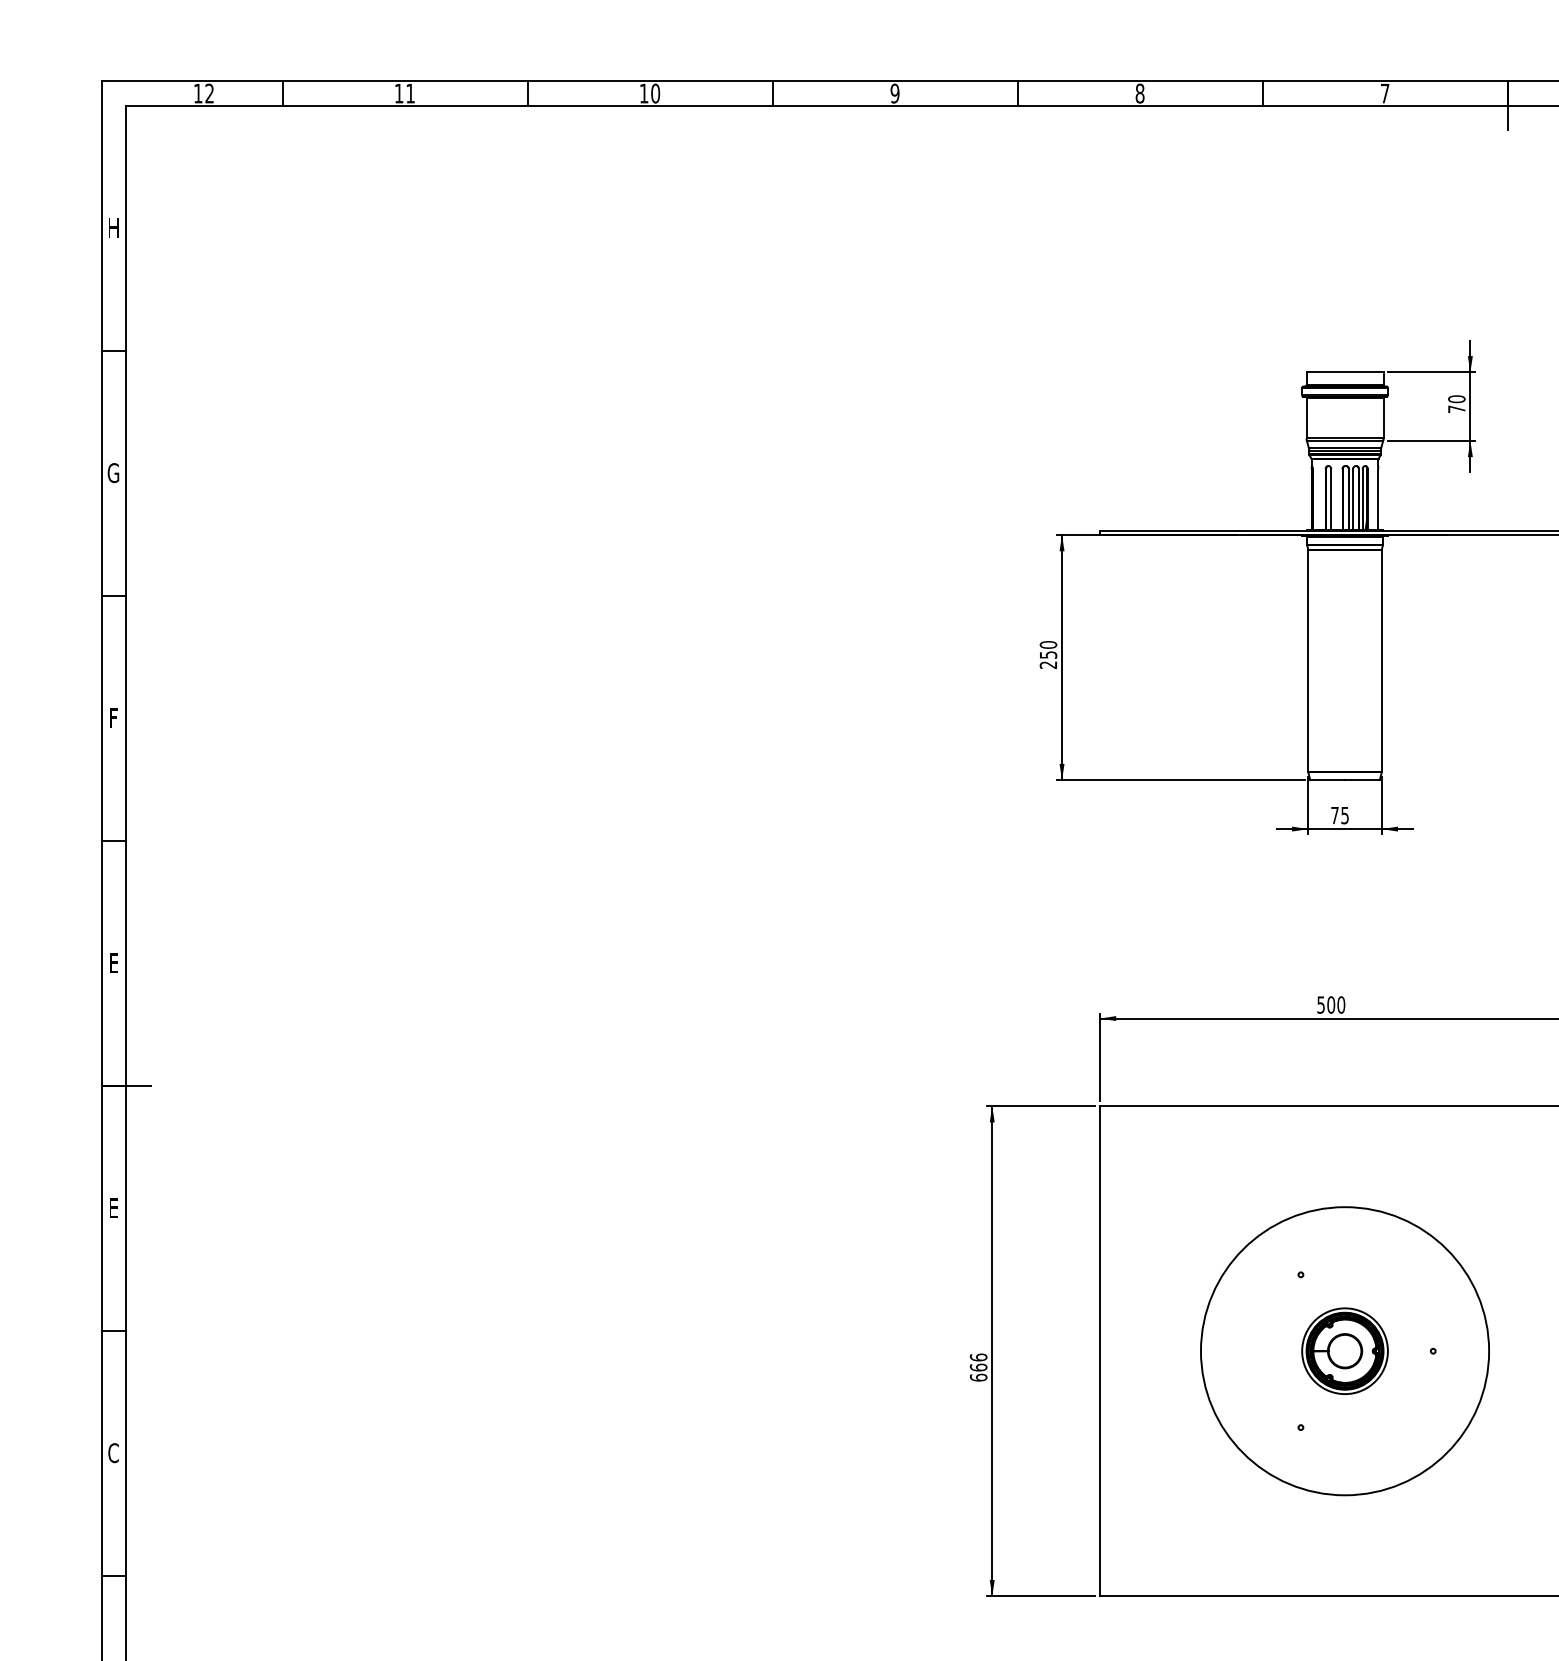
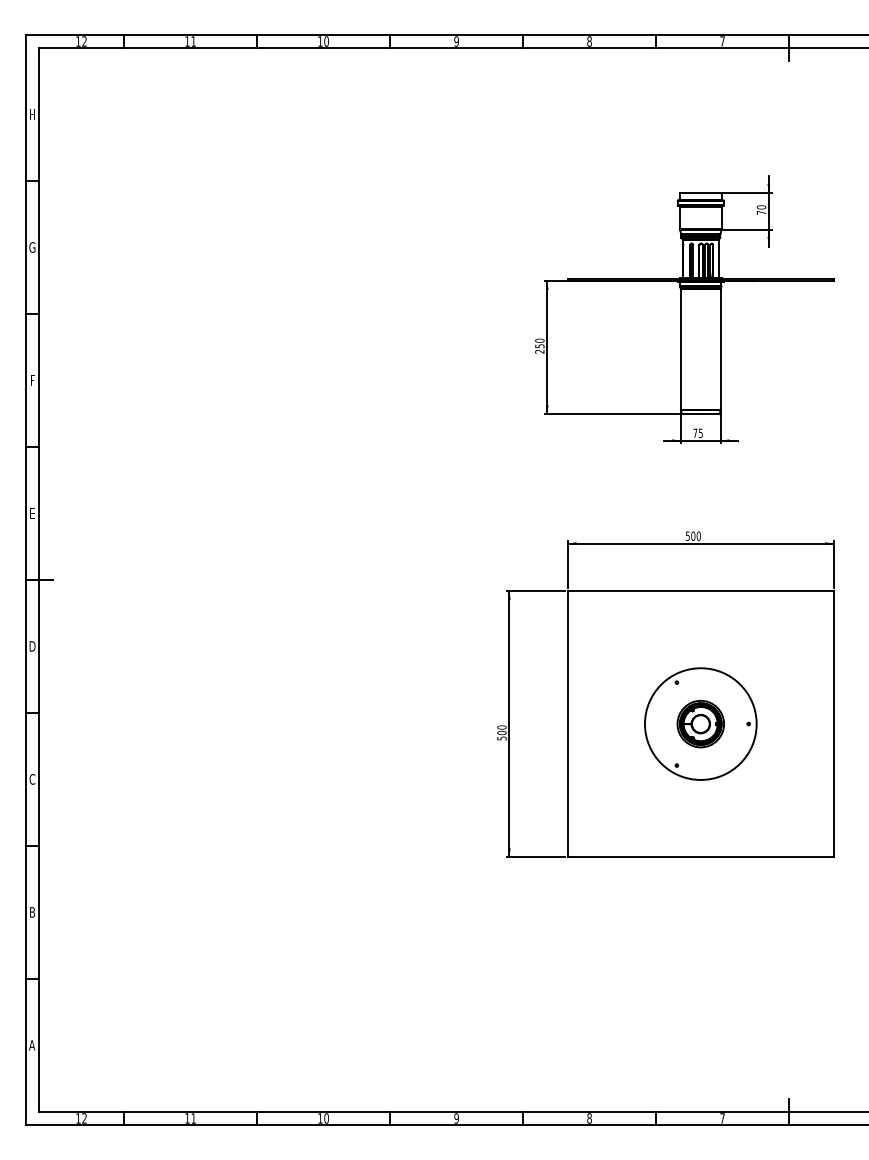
text: (113, 1208) -> (32, 646), E -> D
circle: (1344, 1350) -> (700, 723), size x0.71
text: (977, 1366) -> (501, 732), 666 -> 500

